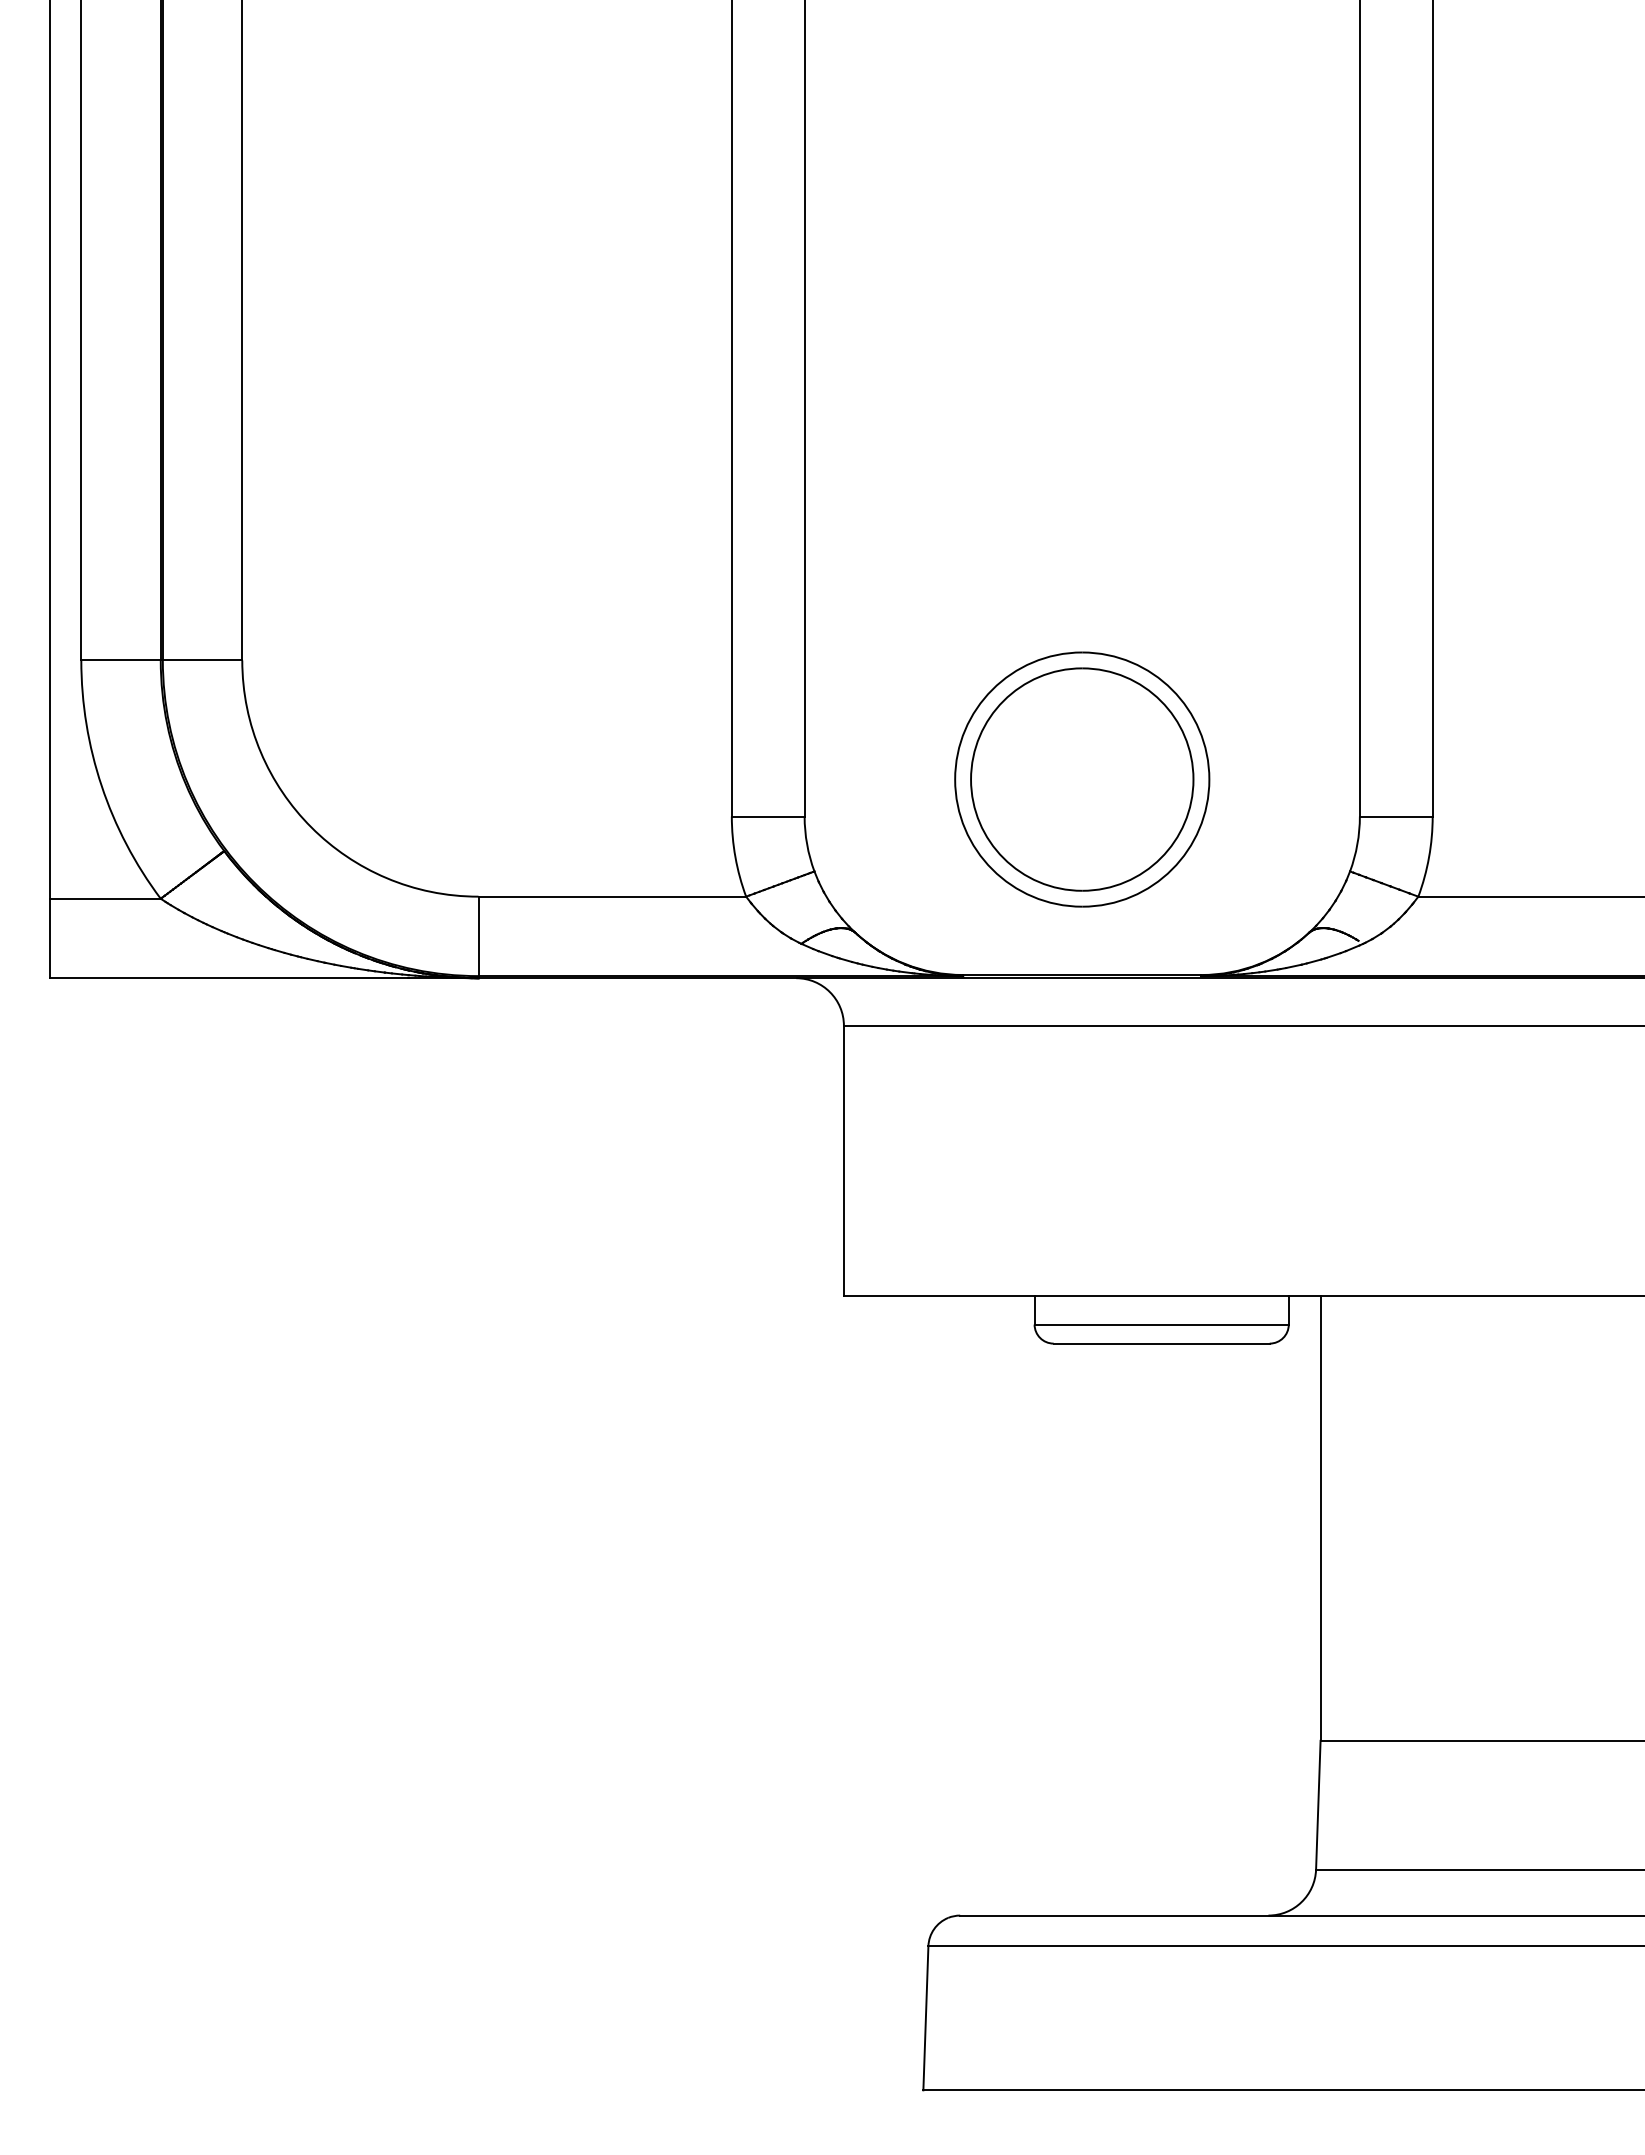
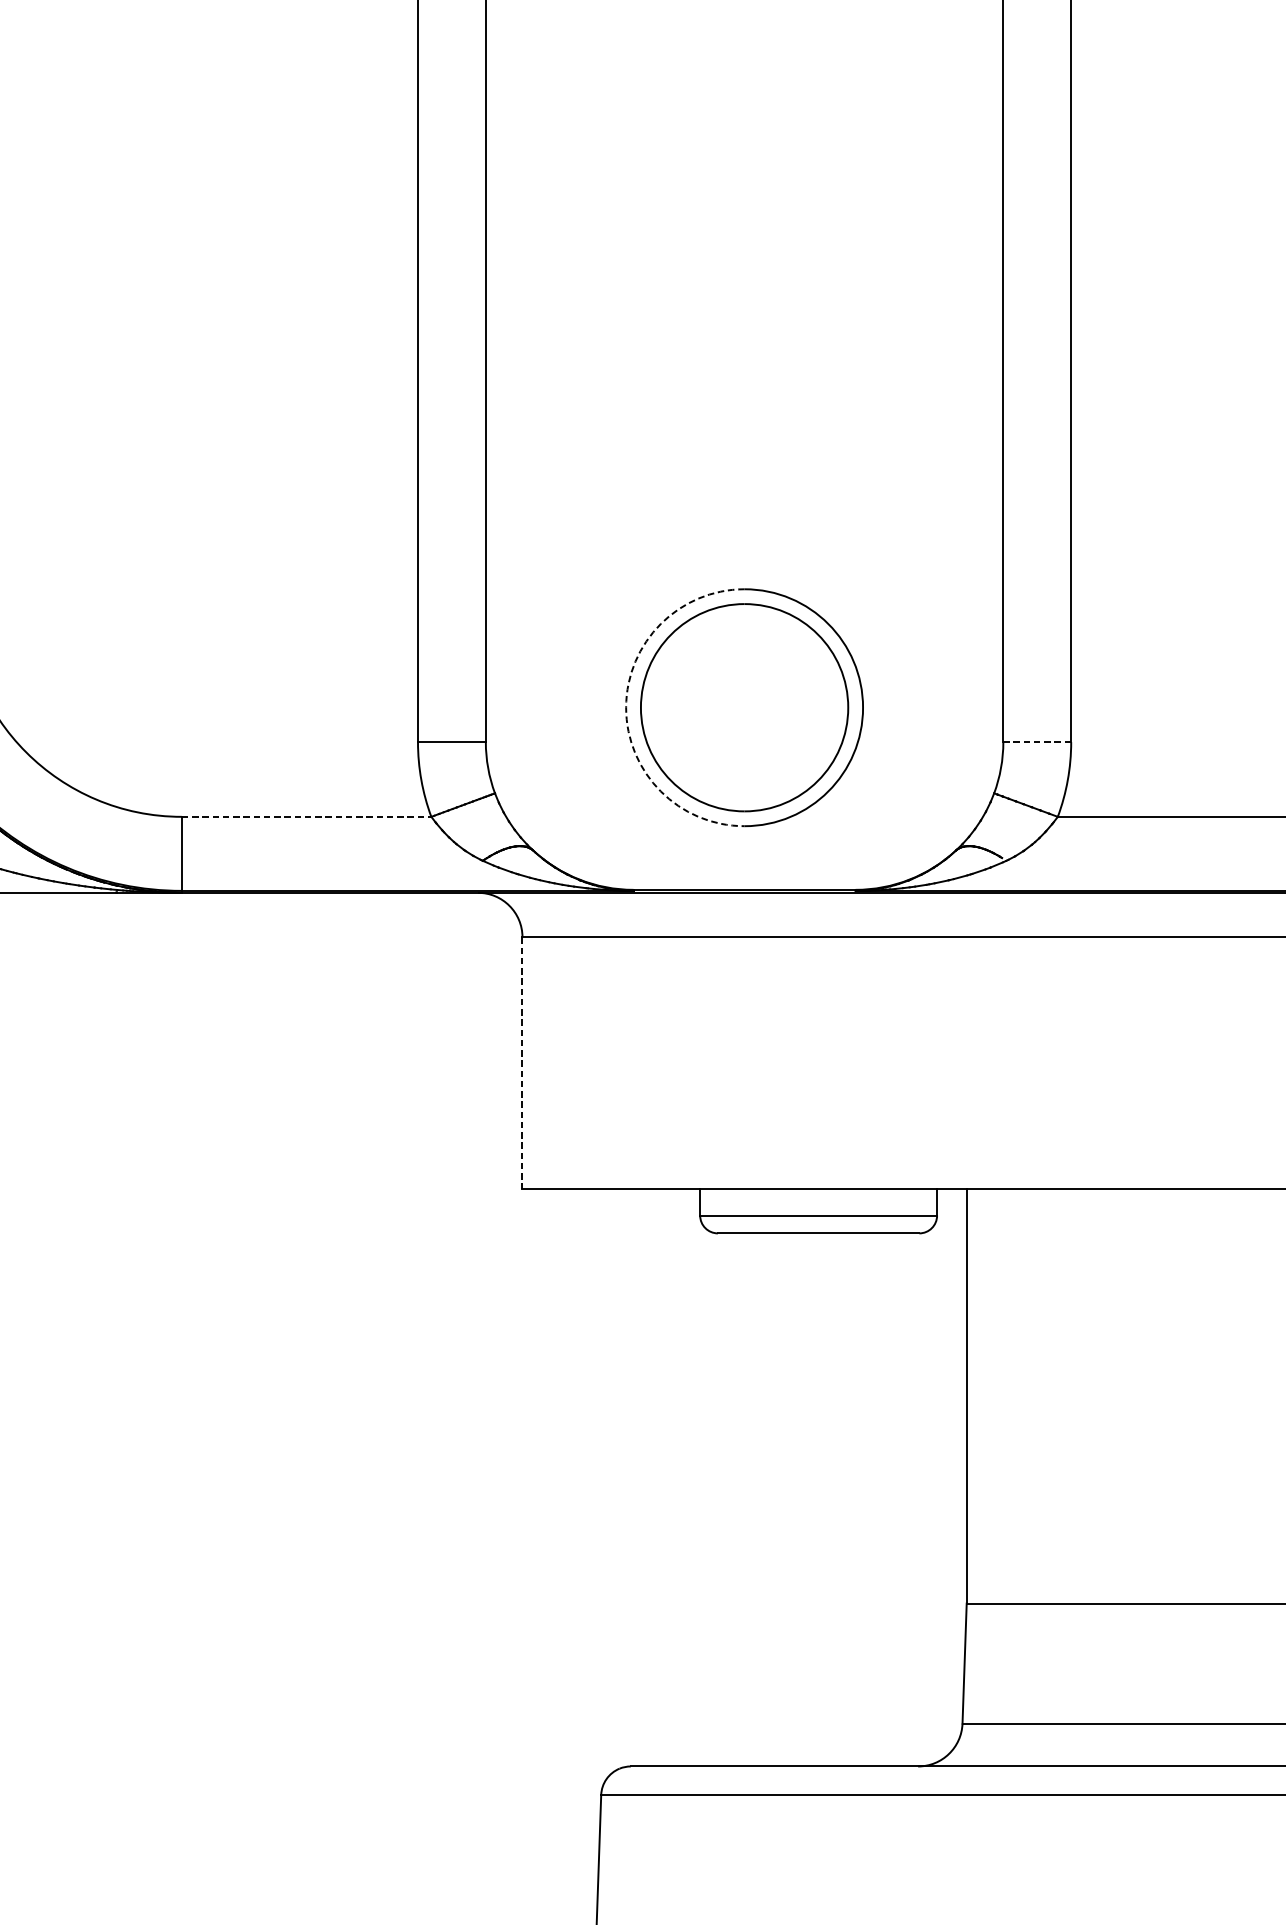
arc: (955, 779) -> (626, 707), solid -> dashed
line: (1395, 816) -> (1036, 742), solid -> dashed
line: (612, 896) -> (306, 816), solid -> dashed
line: (843, 1161) -> (522, 1063), solid -> dashed

